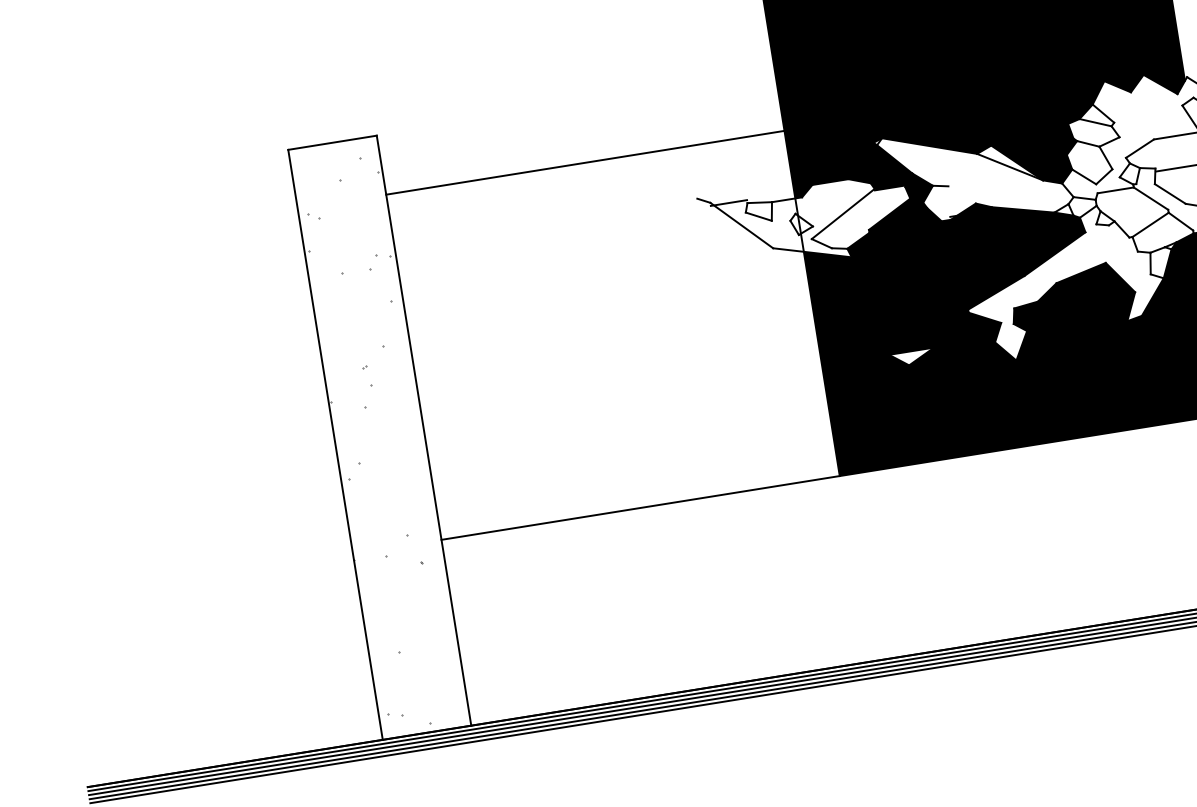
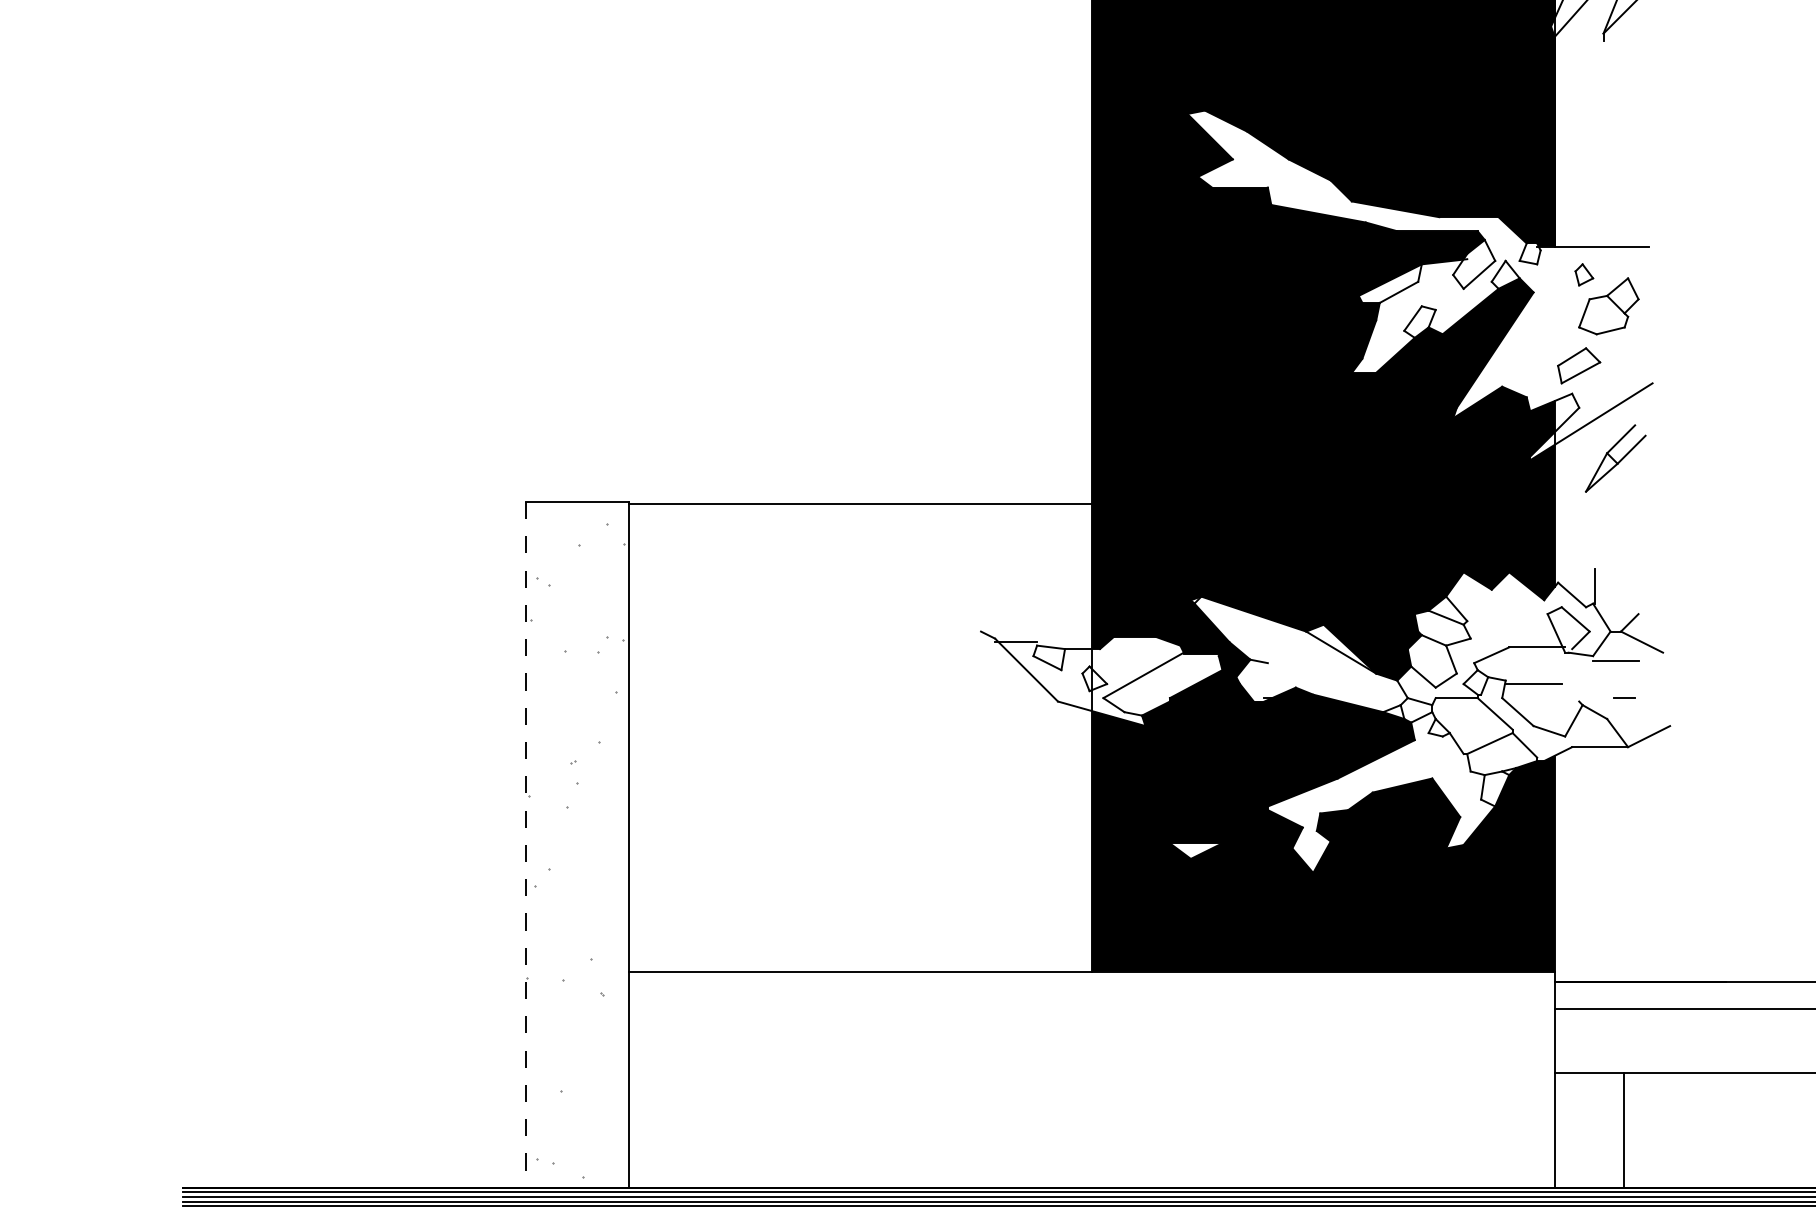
line: (585, 162) -> (860, 503), moved
line: (335, 444) -> (526, 844), solid -> dashed

